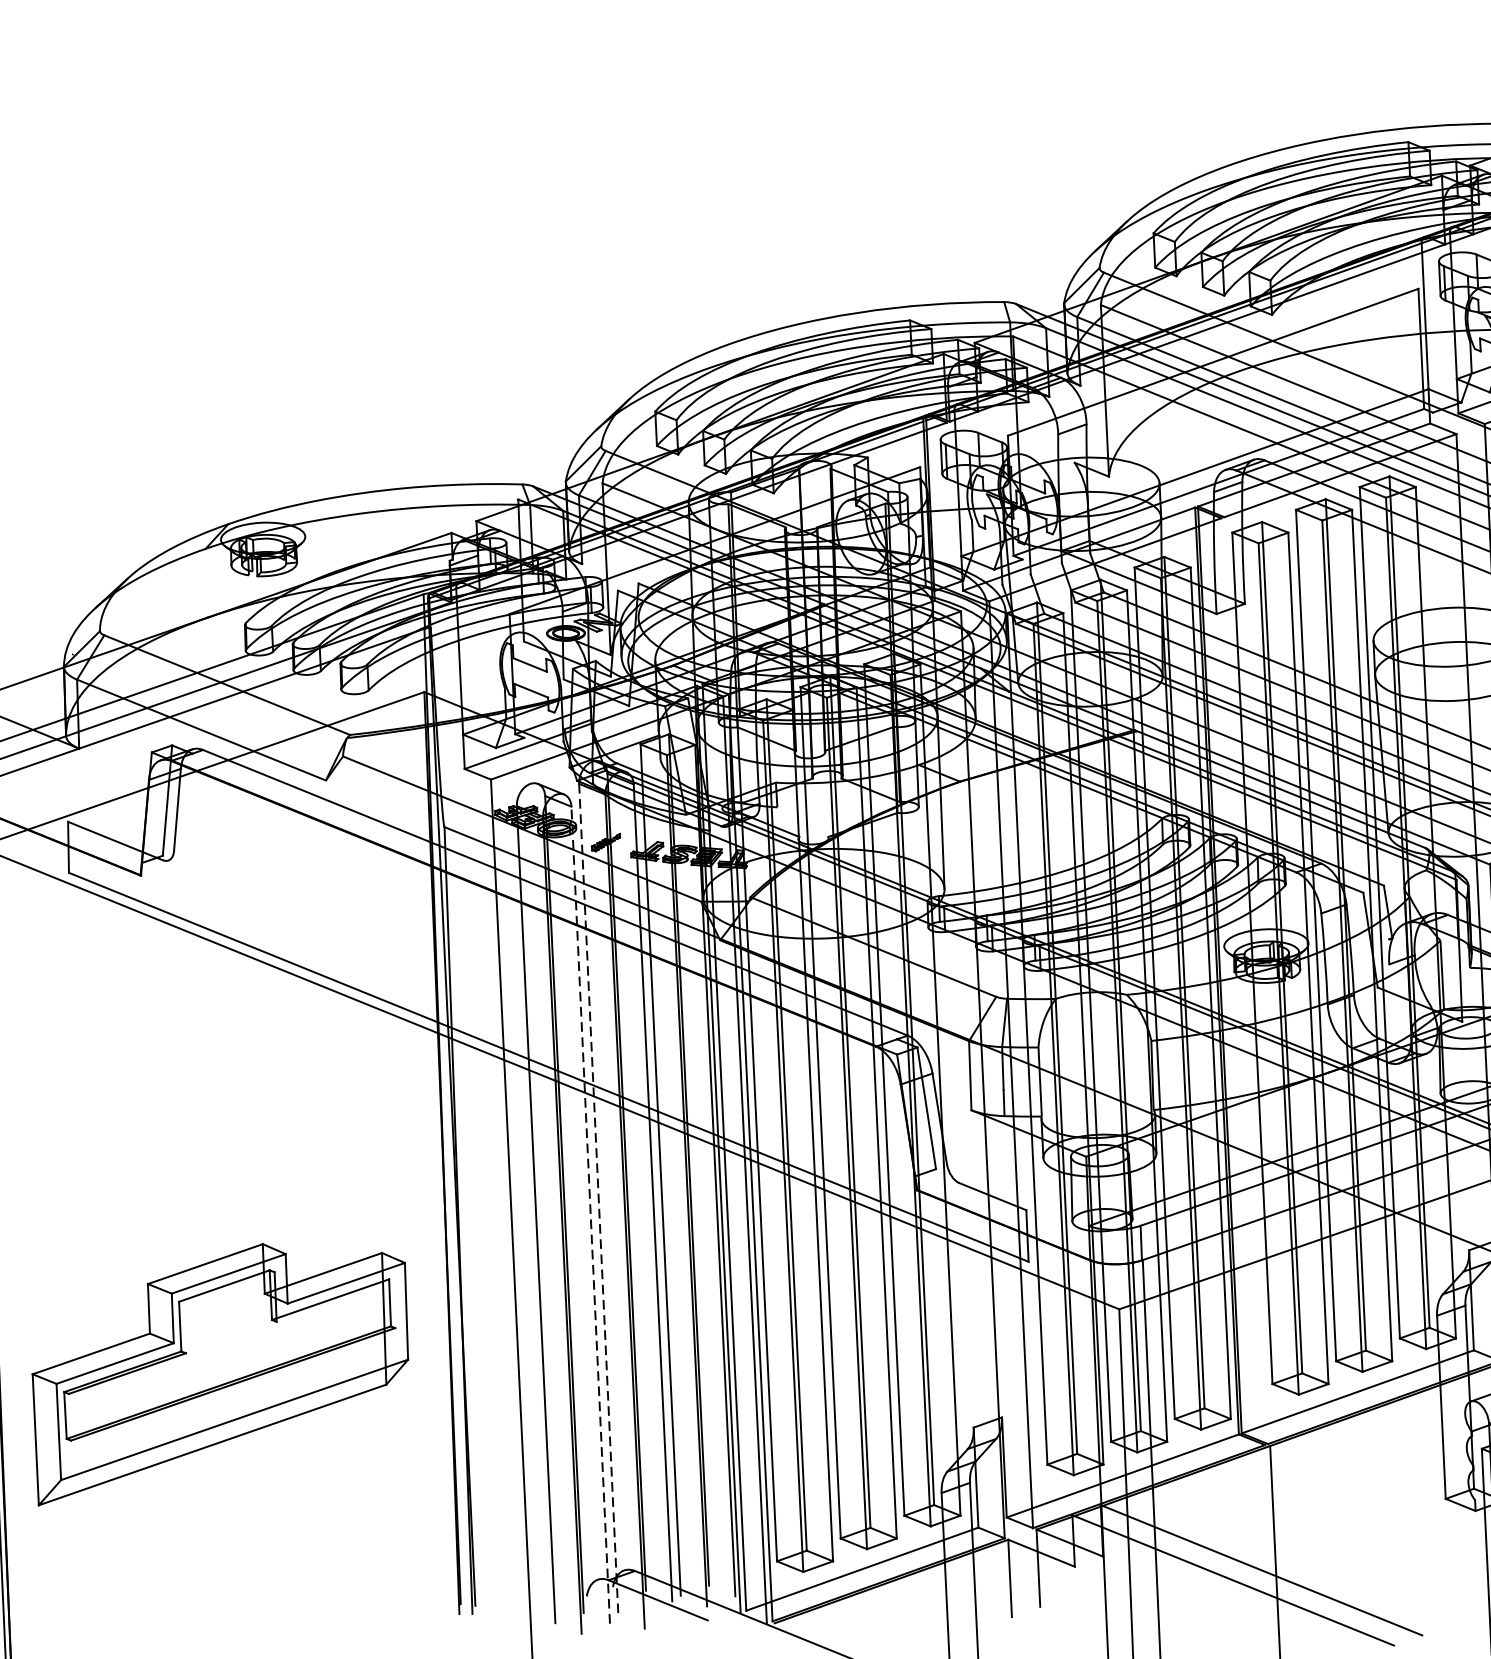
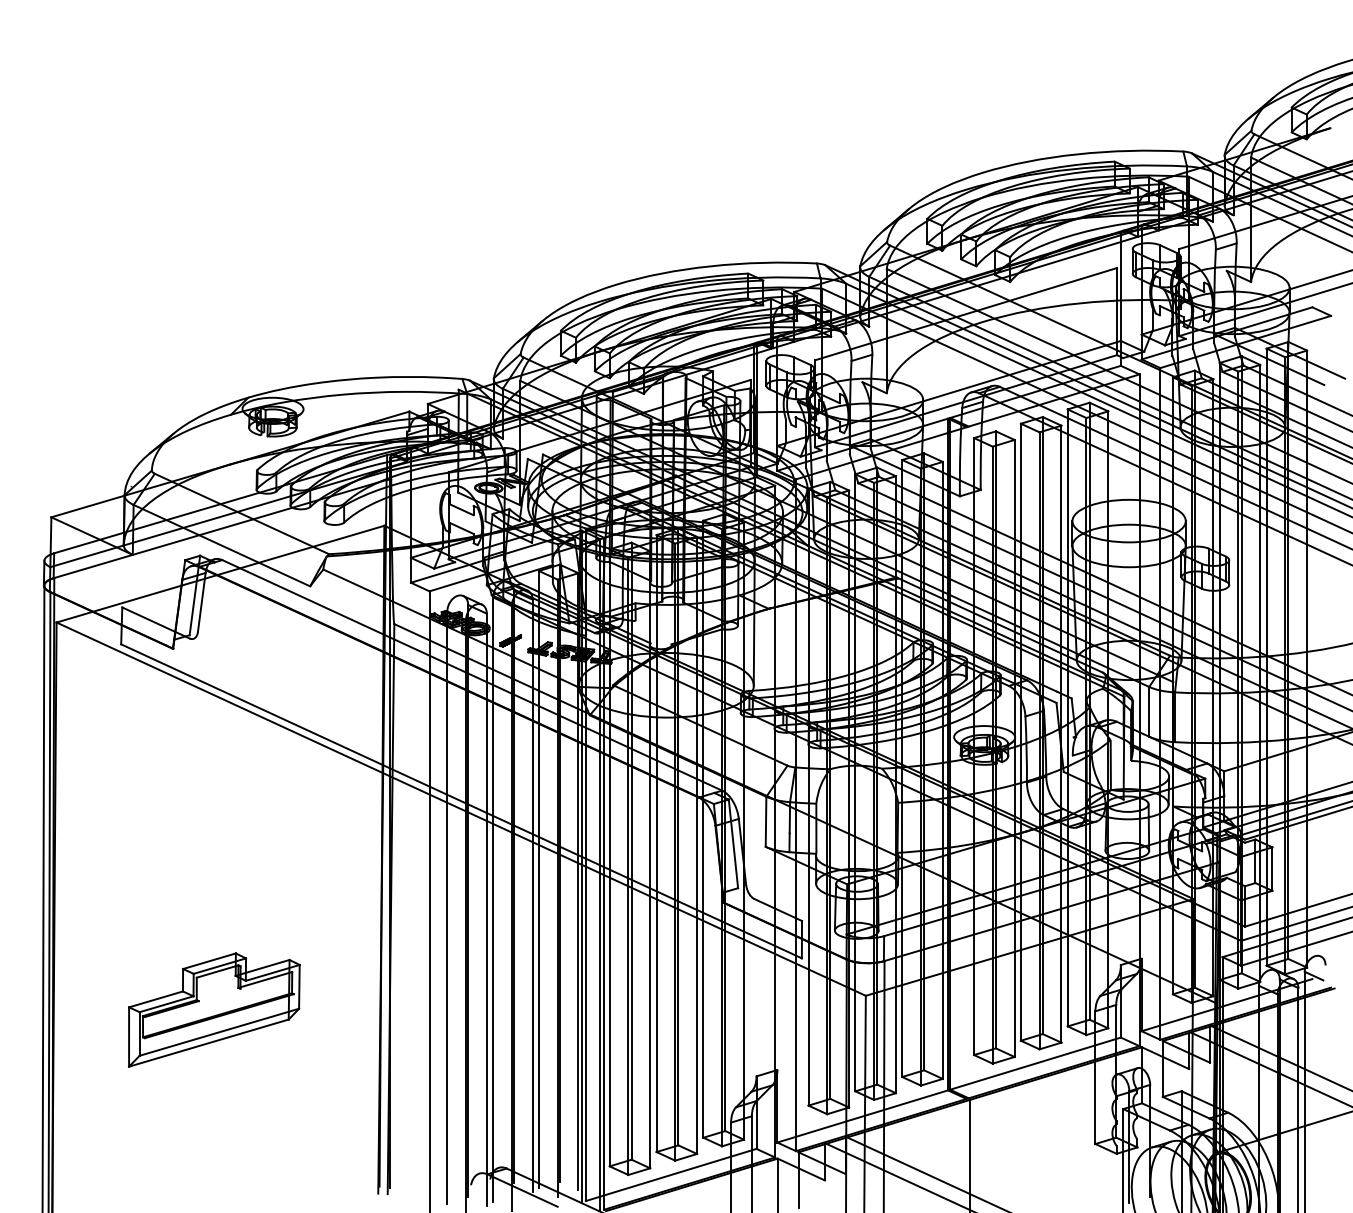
line: (599, 1202) -> (493, 900), dashed -> solid
line: (590, 1214) -> (486, 909), dashed -> solid
part: (221, 1370) -> (214, 1009), size x0.62

